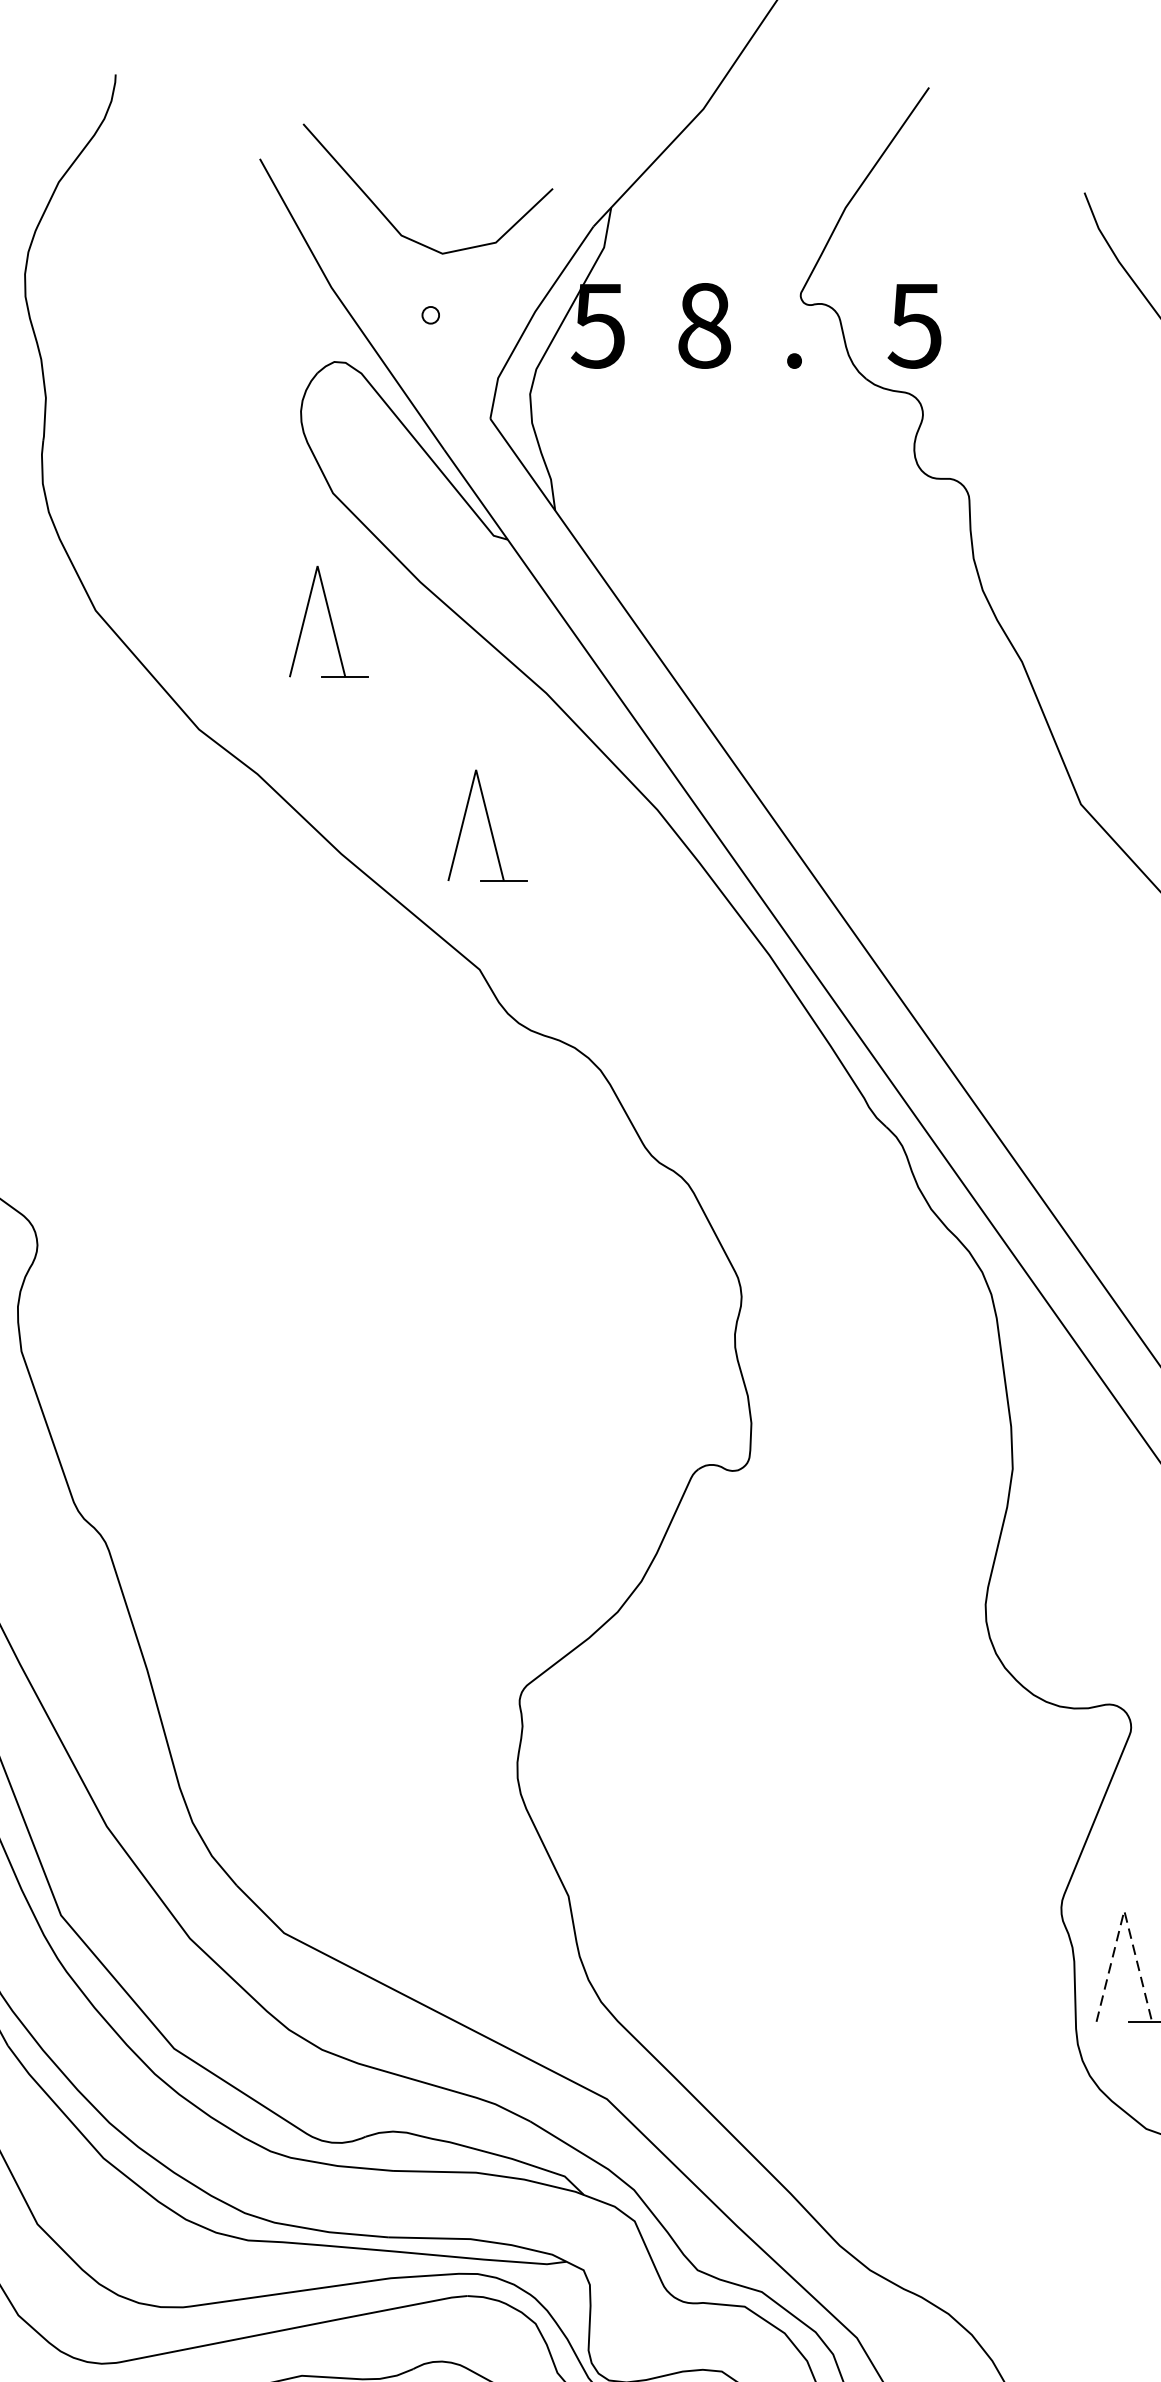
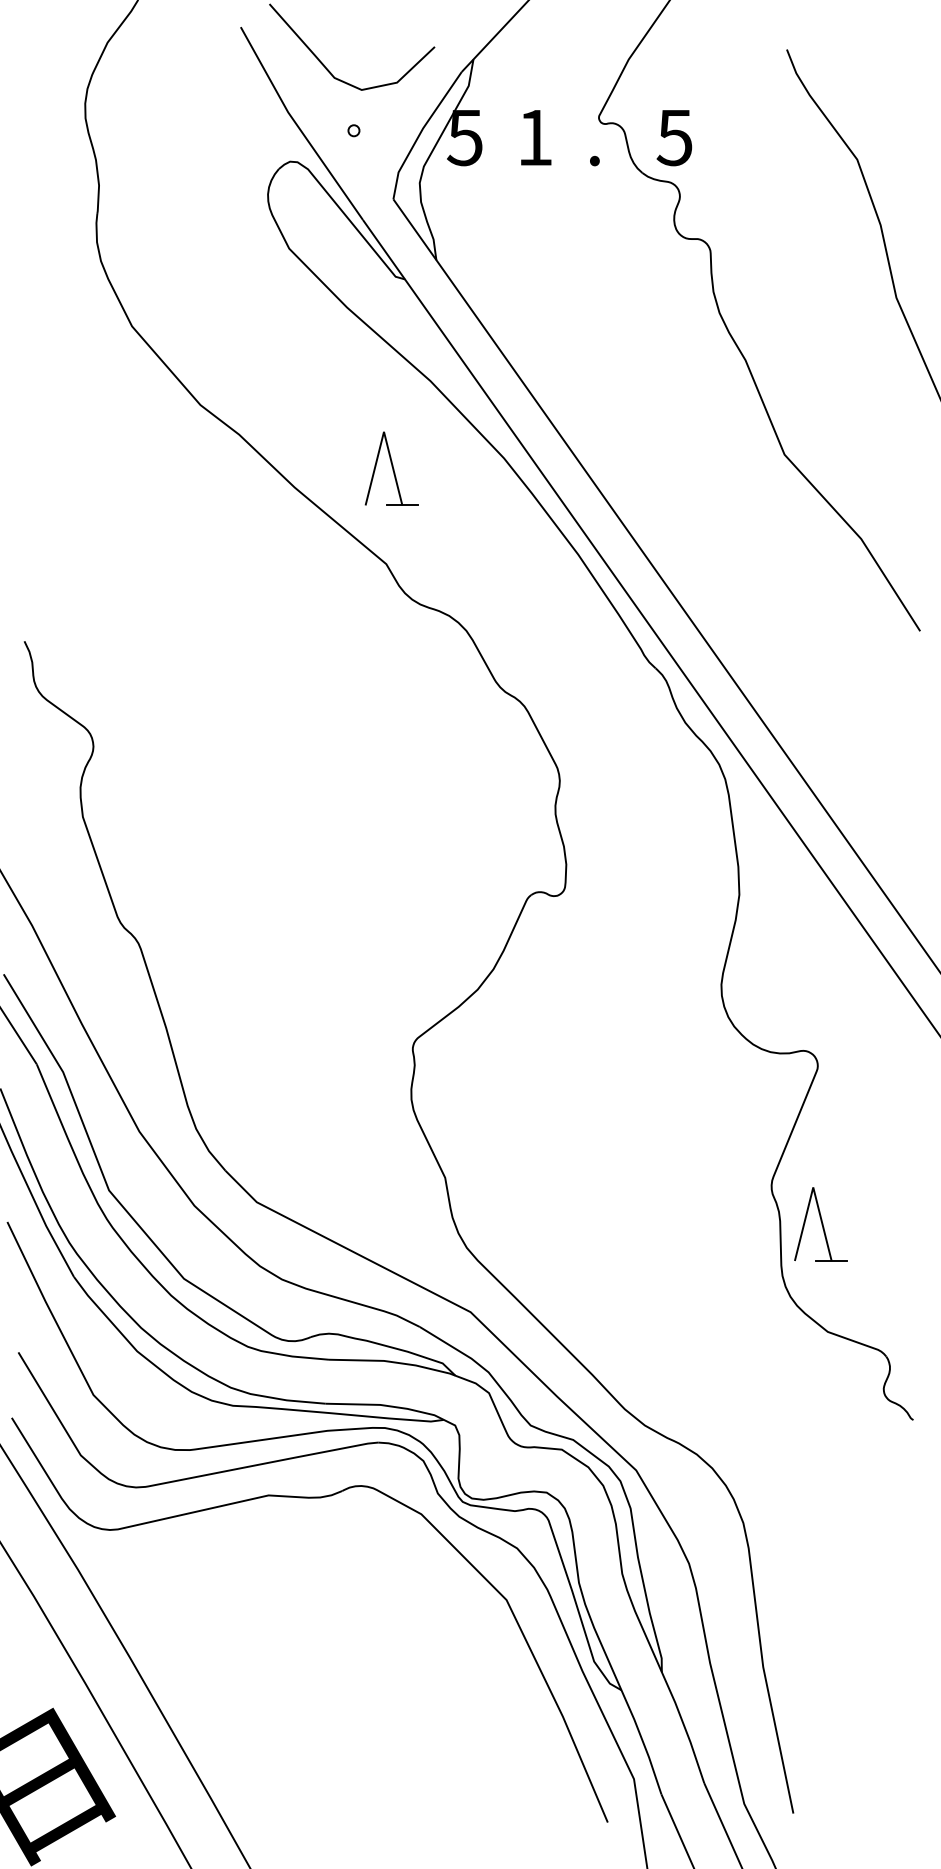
text: (704, 325) -> (535, 137), 8 -> 1
part: (328, 621) -> (286, 333), removed
line: (1124, 1910) -> (813, 1187), dashed -> solid

